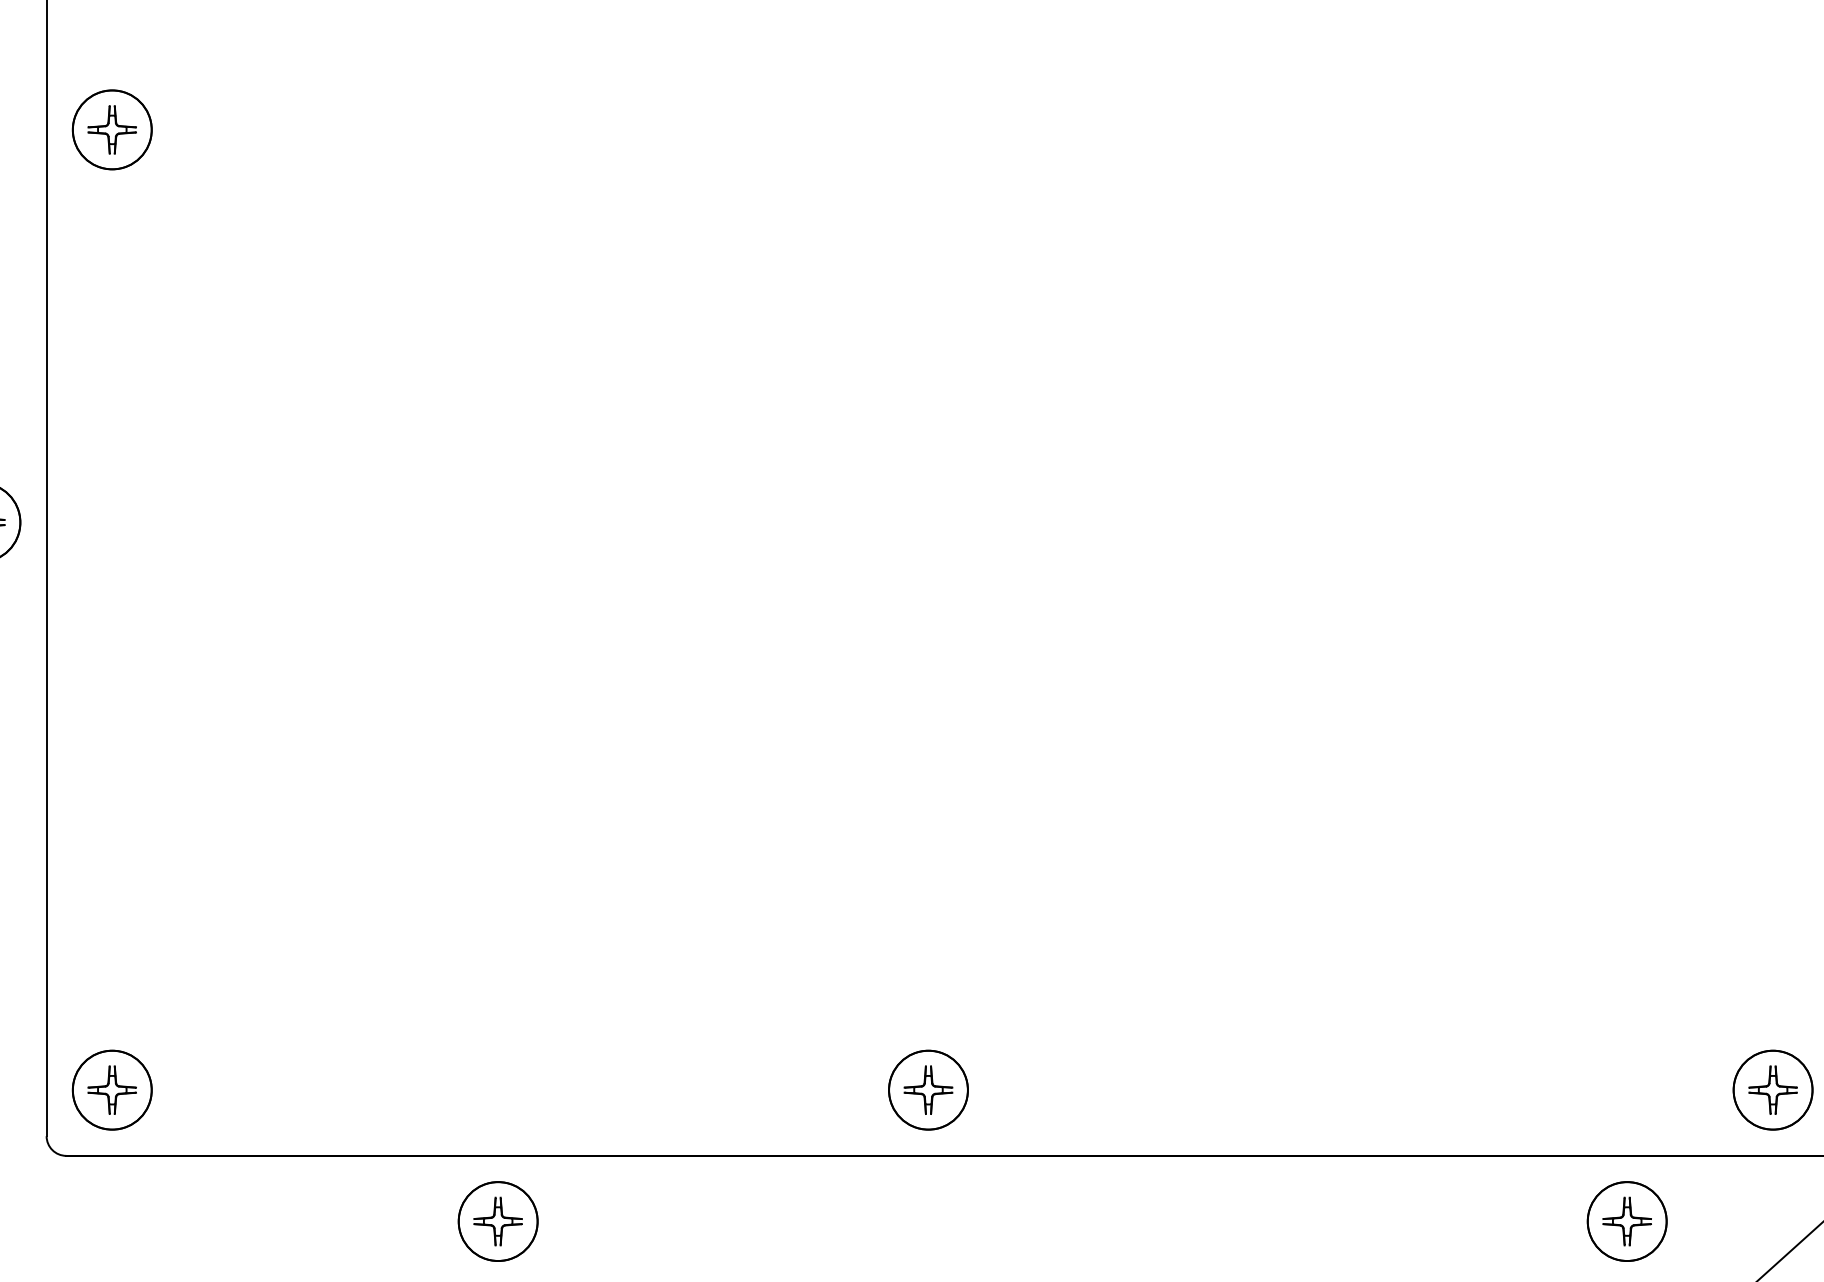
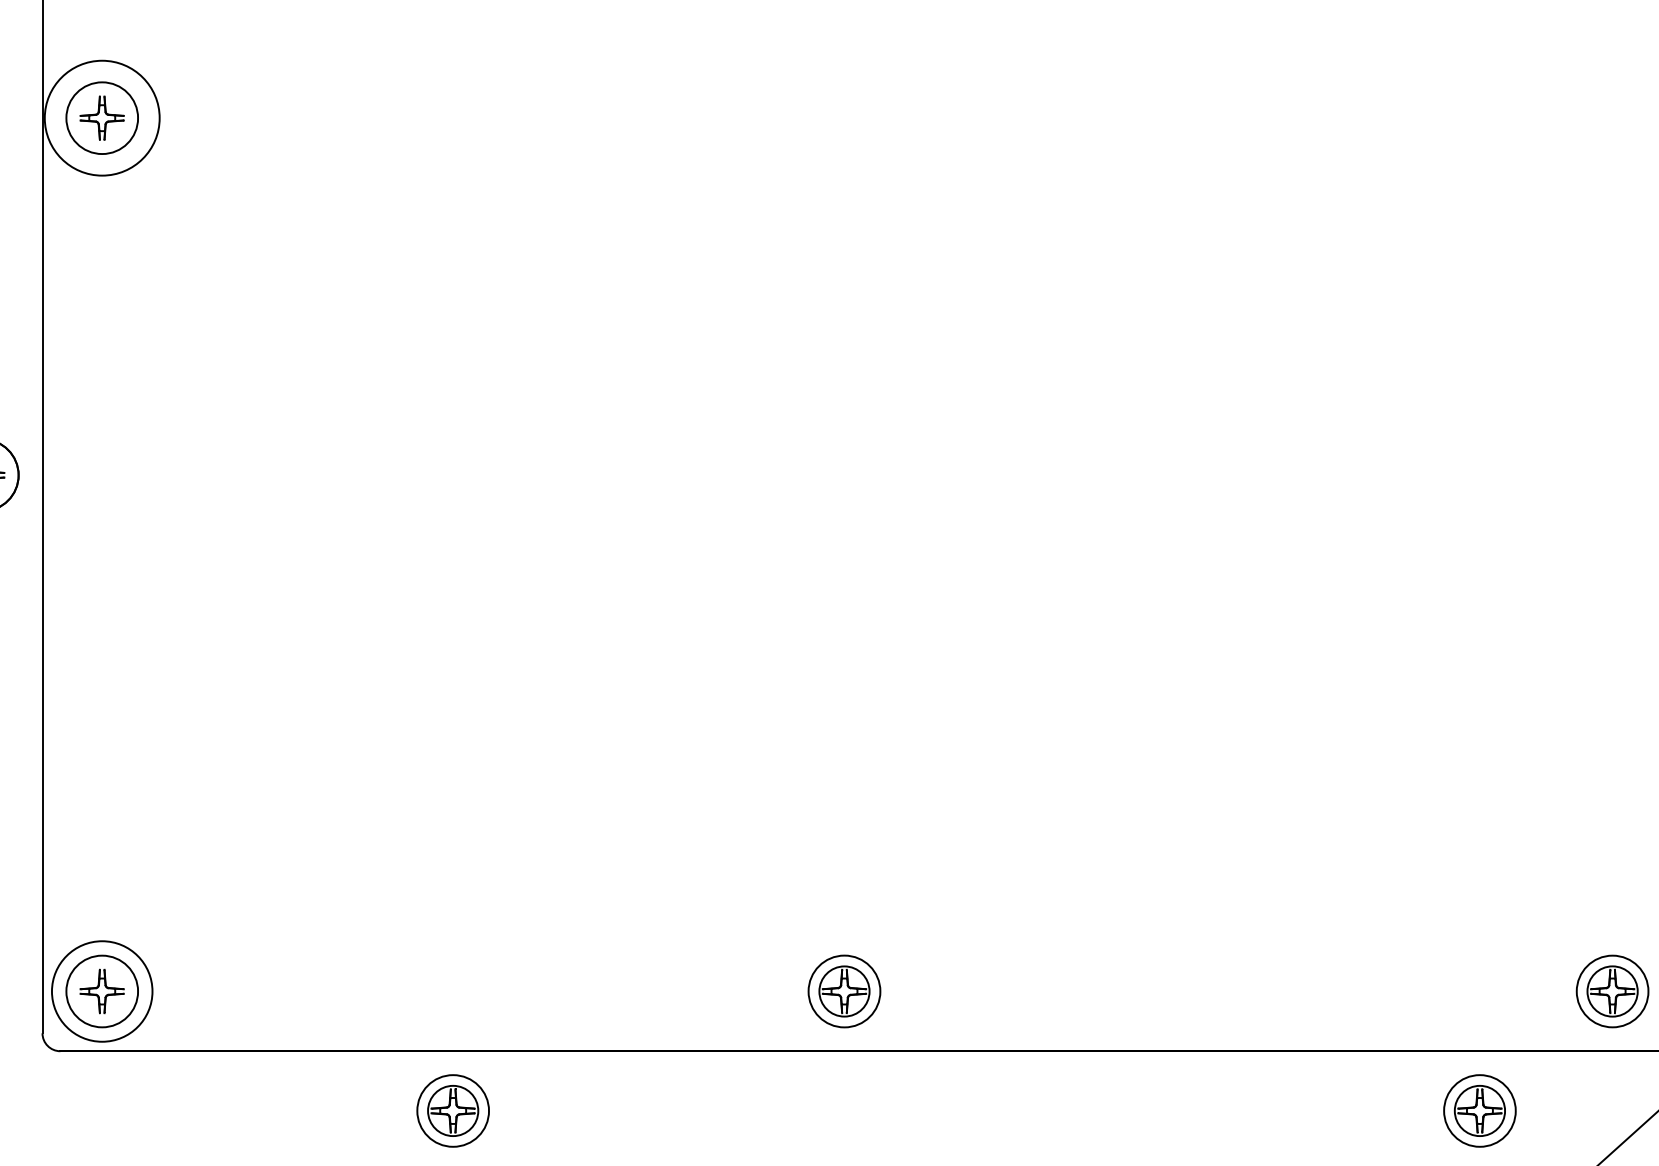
circle: (112, 130) -> (102, 118), size x1.6
circle: (112, 1090) -> (102, 991), size x1.4
circle: (928, 1090) -> (844, 991), size x0.7
circle: (1772, 1090) -> (1612, 991), size x0.7
circle: (498, 1221) -> (453, 1110), size x0.7
circle: (1626, 1221) -> (1479, 1110), size x0.7

